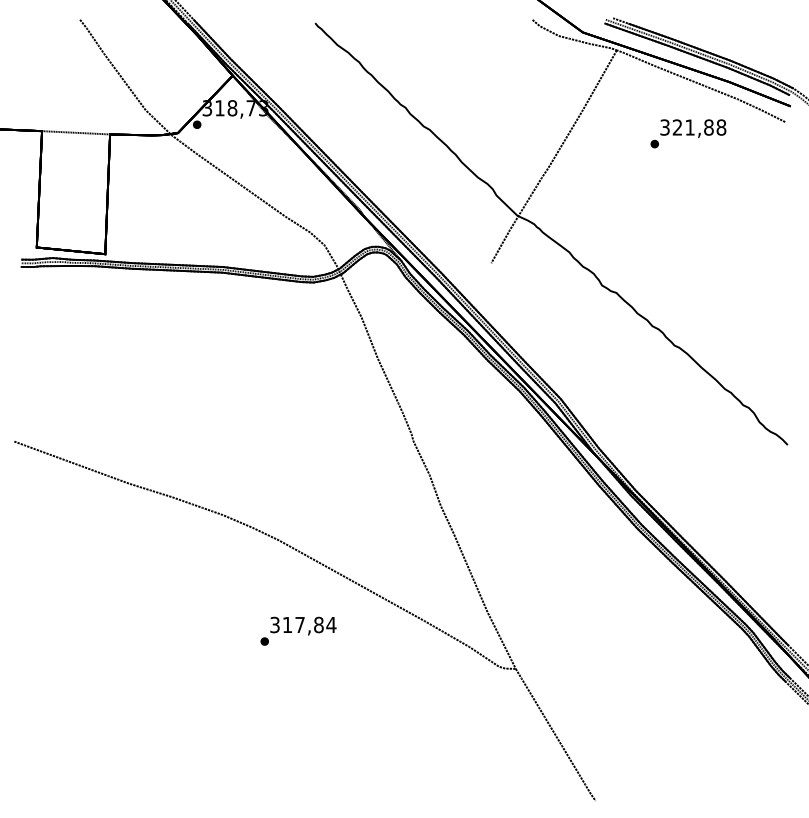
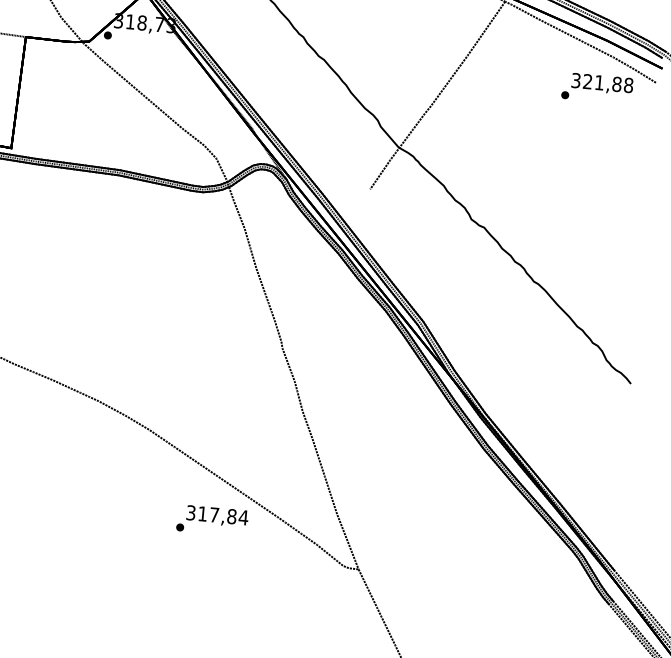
text: (688, 133) -> (597, 88), moved
text: (298, 630) -> (212, 520), moved

